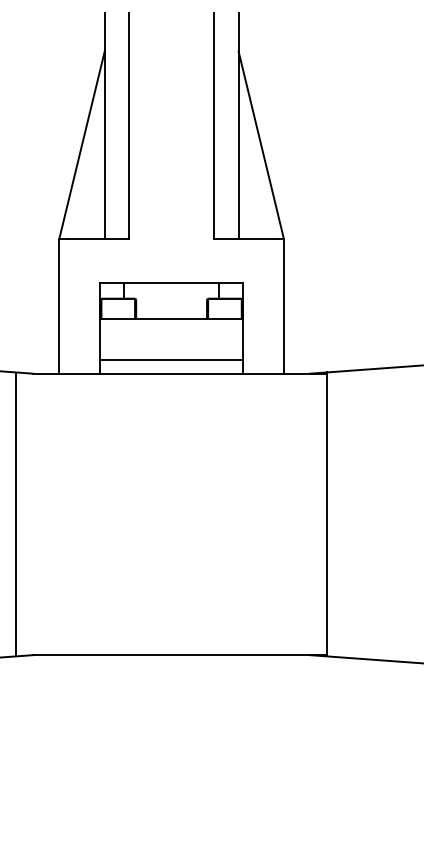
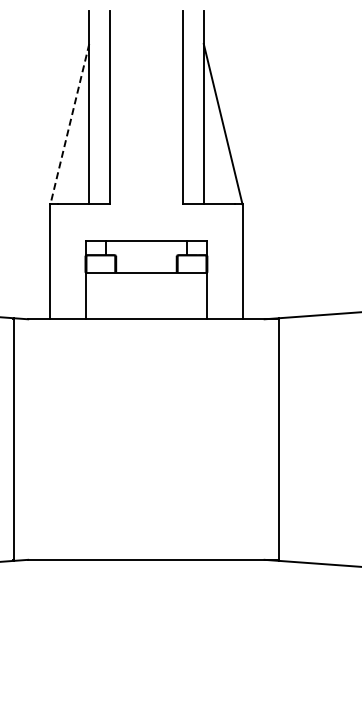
line: (81, 145) -> (69, 124), solid -> dashed
line: (171, 359) -> (146, 307), removed

